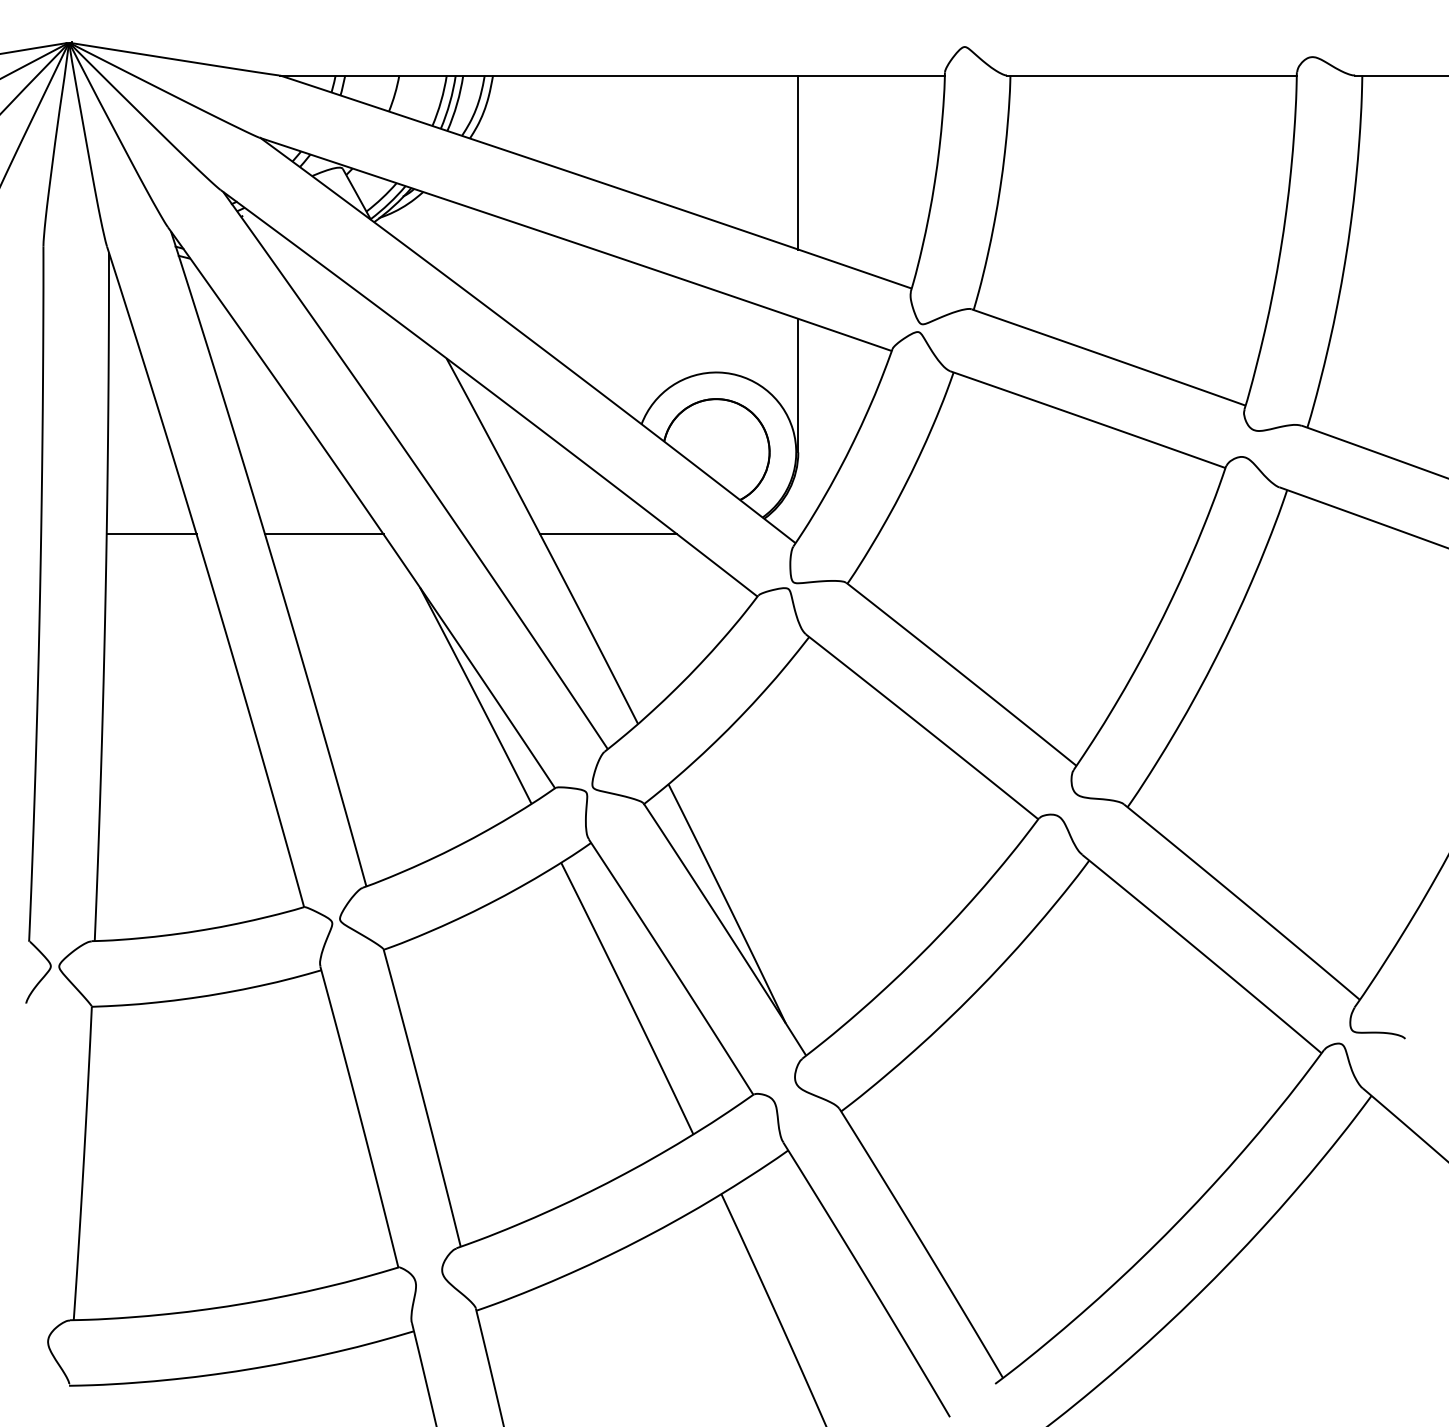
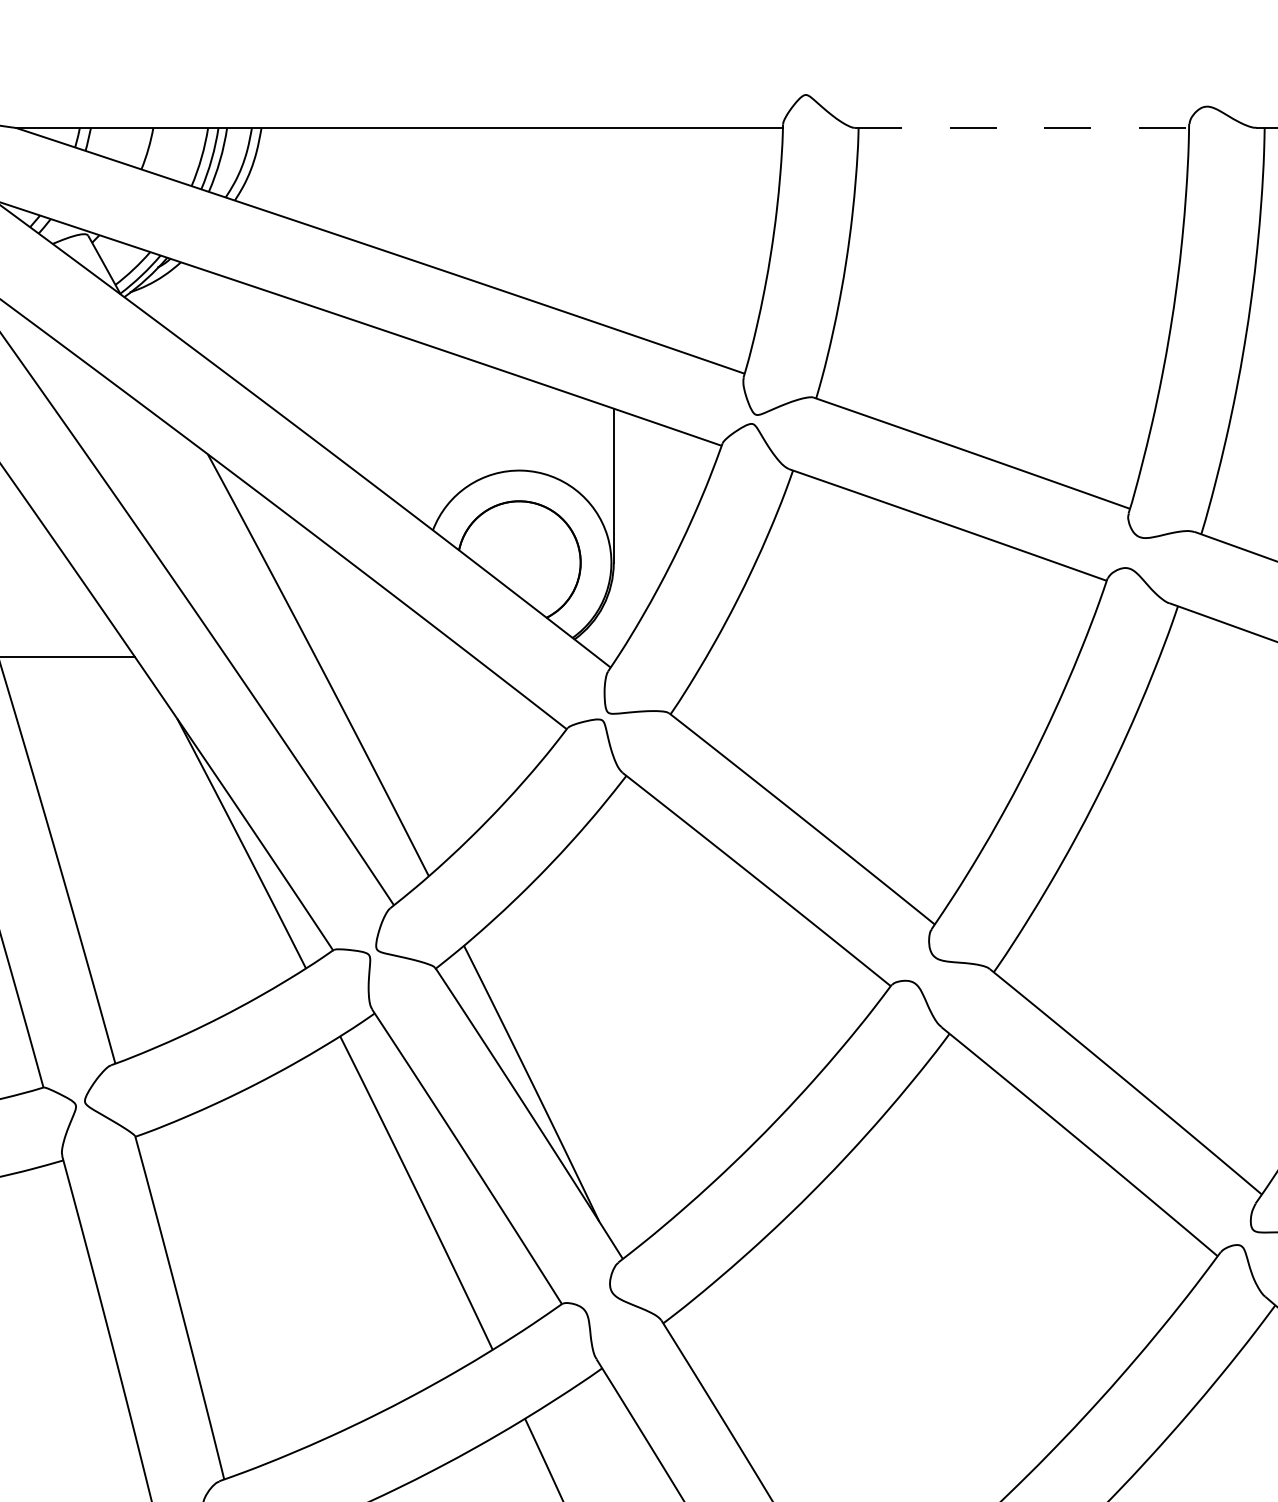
line: (1152, 75) -> (1022, 127), solid -> dashed
line: (798, 162) -> (614, 228), removed
line: (608, 534) -> (394, 657), removed

